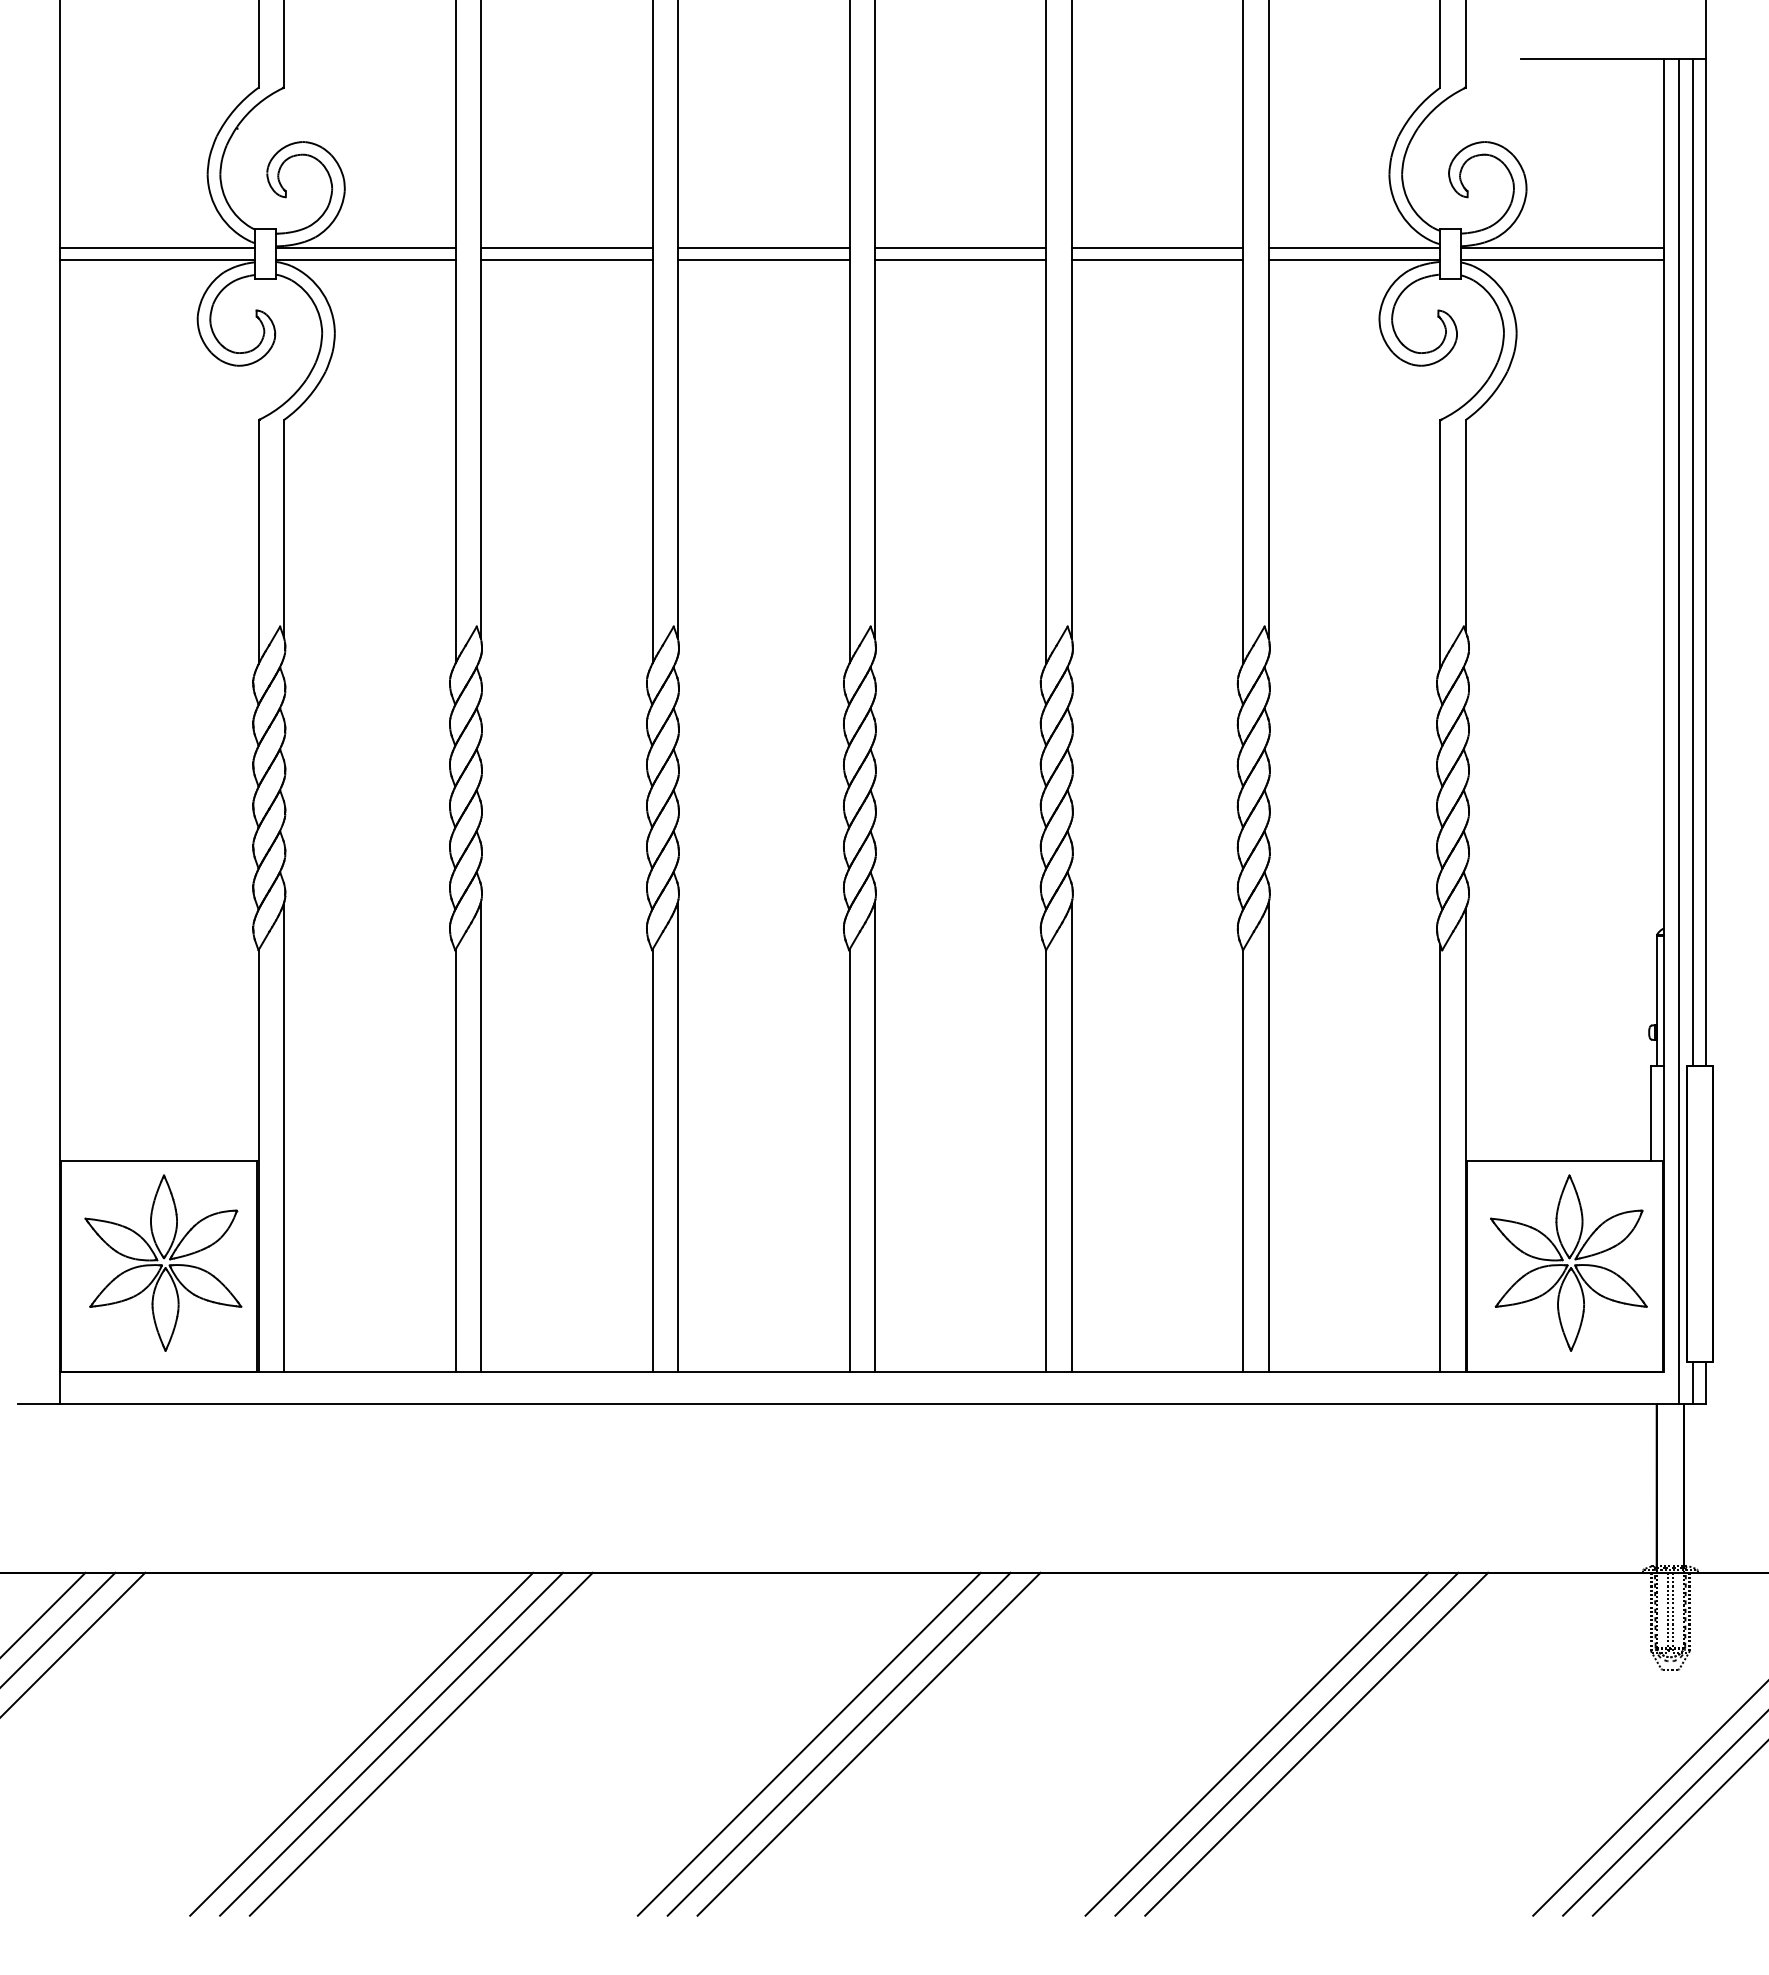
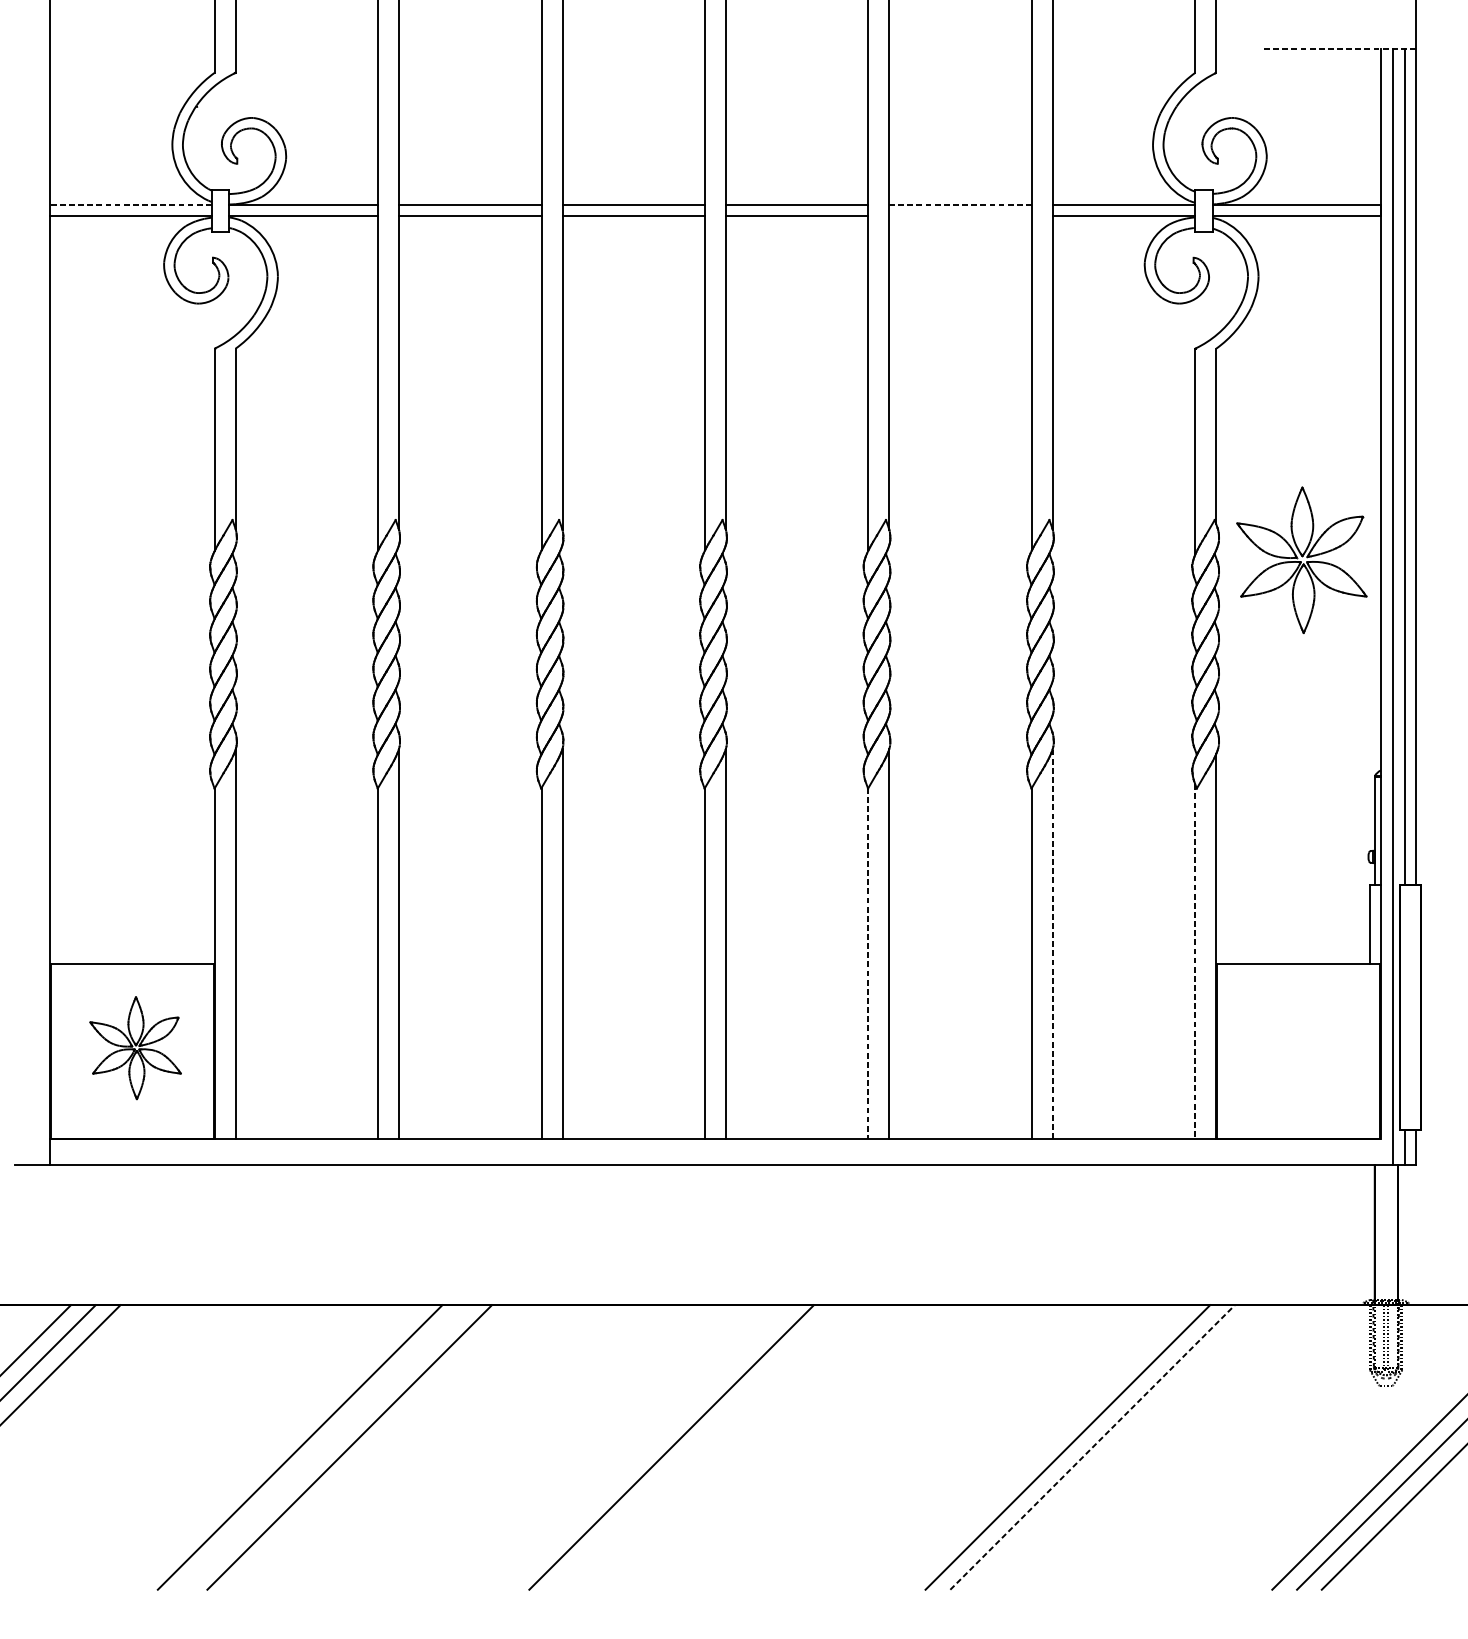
line: (1613, 59) -> (1338, 49), solid -> dashed
line: (157, 247) -> (130, 205), solid -> dashed
line: (1157, 247) -> (960, 205), solid -> dashed
line: (1157, 260) -> (960, 216), removed
line: (1268, 1137) -> (1052, 943), solid -> dashed
line: (1440, 1158) -> (1195, 961), solid -> dashed
line: (1046, 1161) -> (868, 963), solid -> dashed
part: (163, 1262) -> (135, 1047), size x0.7
part: (1568, 1262) -> (1301, 559), moved
line: (391, 1743) -> (324, 1446), removed
line: (838, 1743) -> (695, 1446), removed
line: (868, 1743) -> (720, 1446), removed
line: (1256, 1743) -> (1042, 1446), removed
line: (1317, 1743) -> (1093, 1446), solid -> dashed

